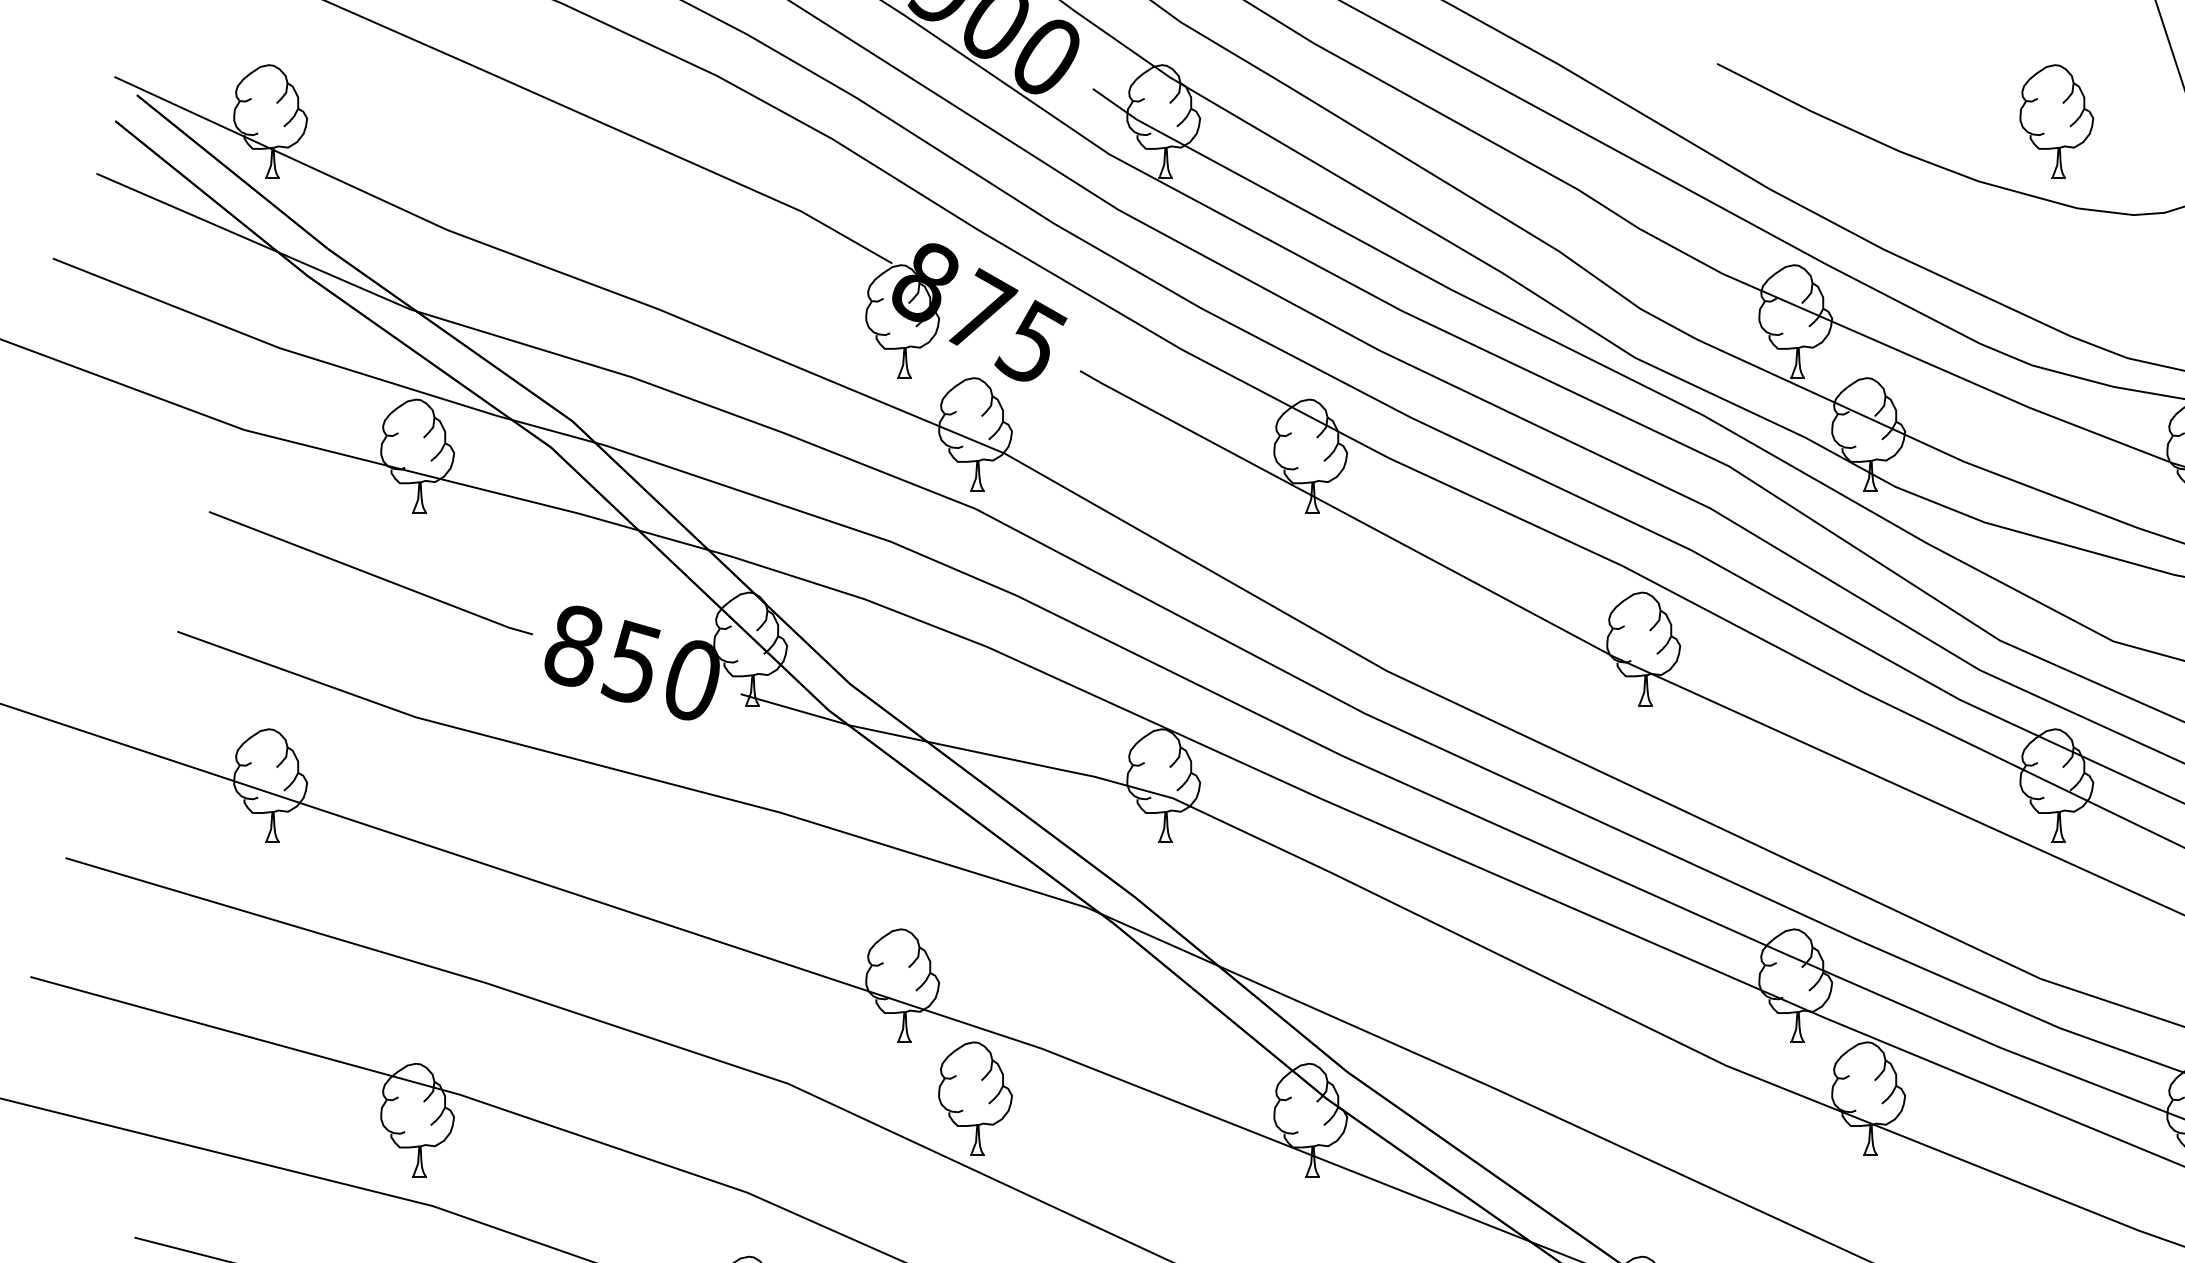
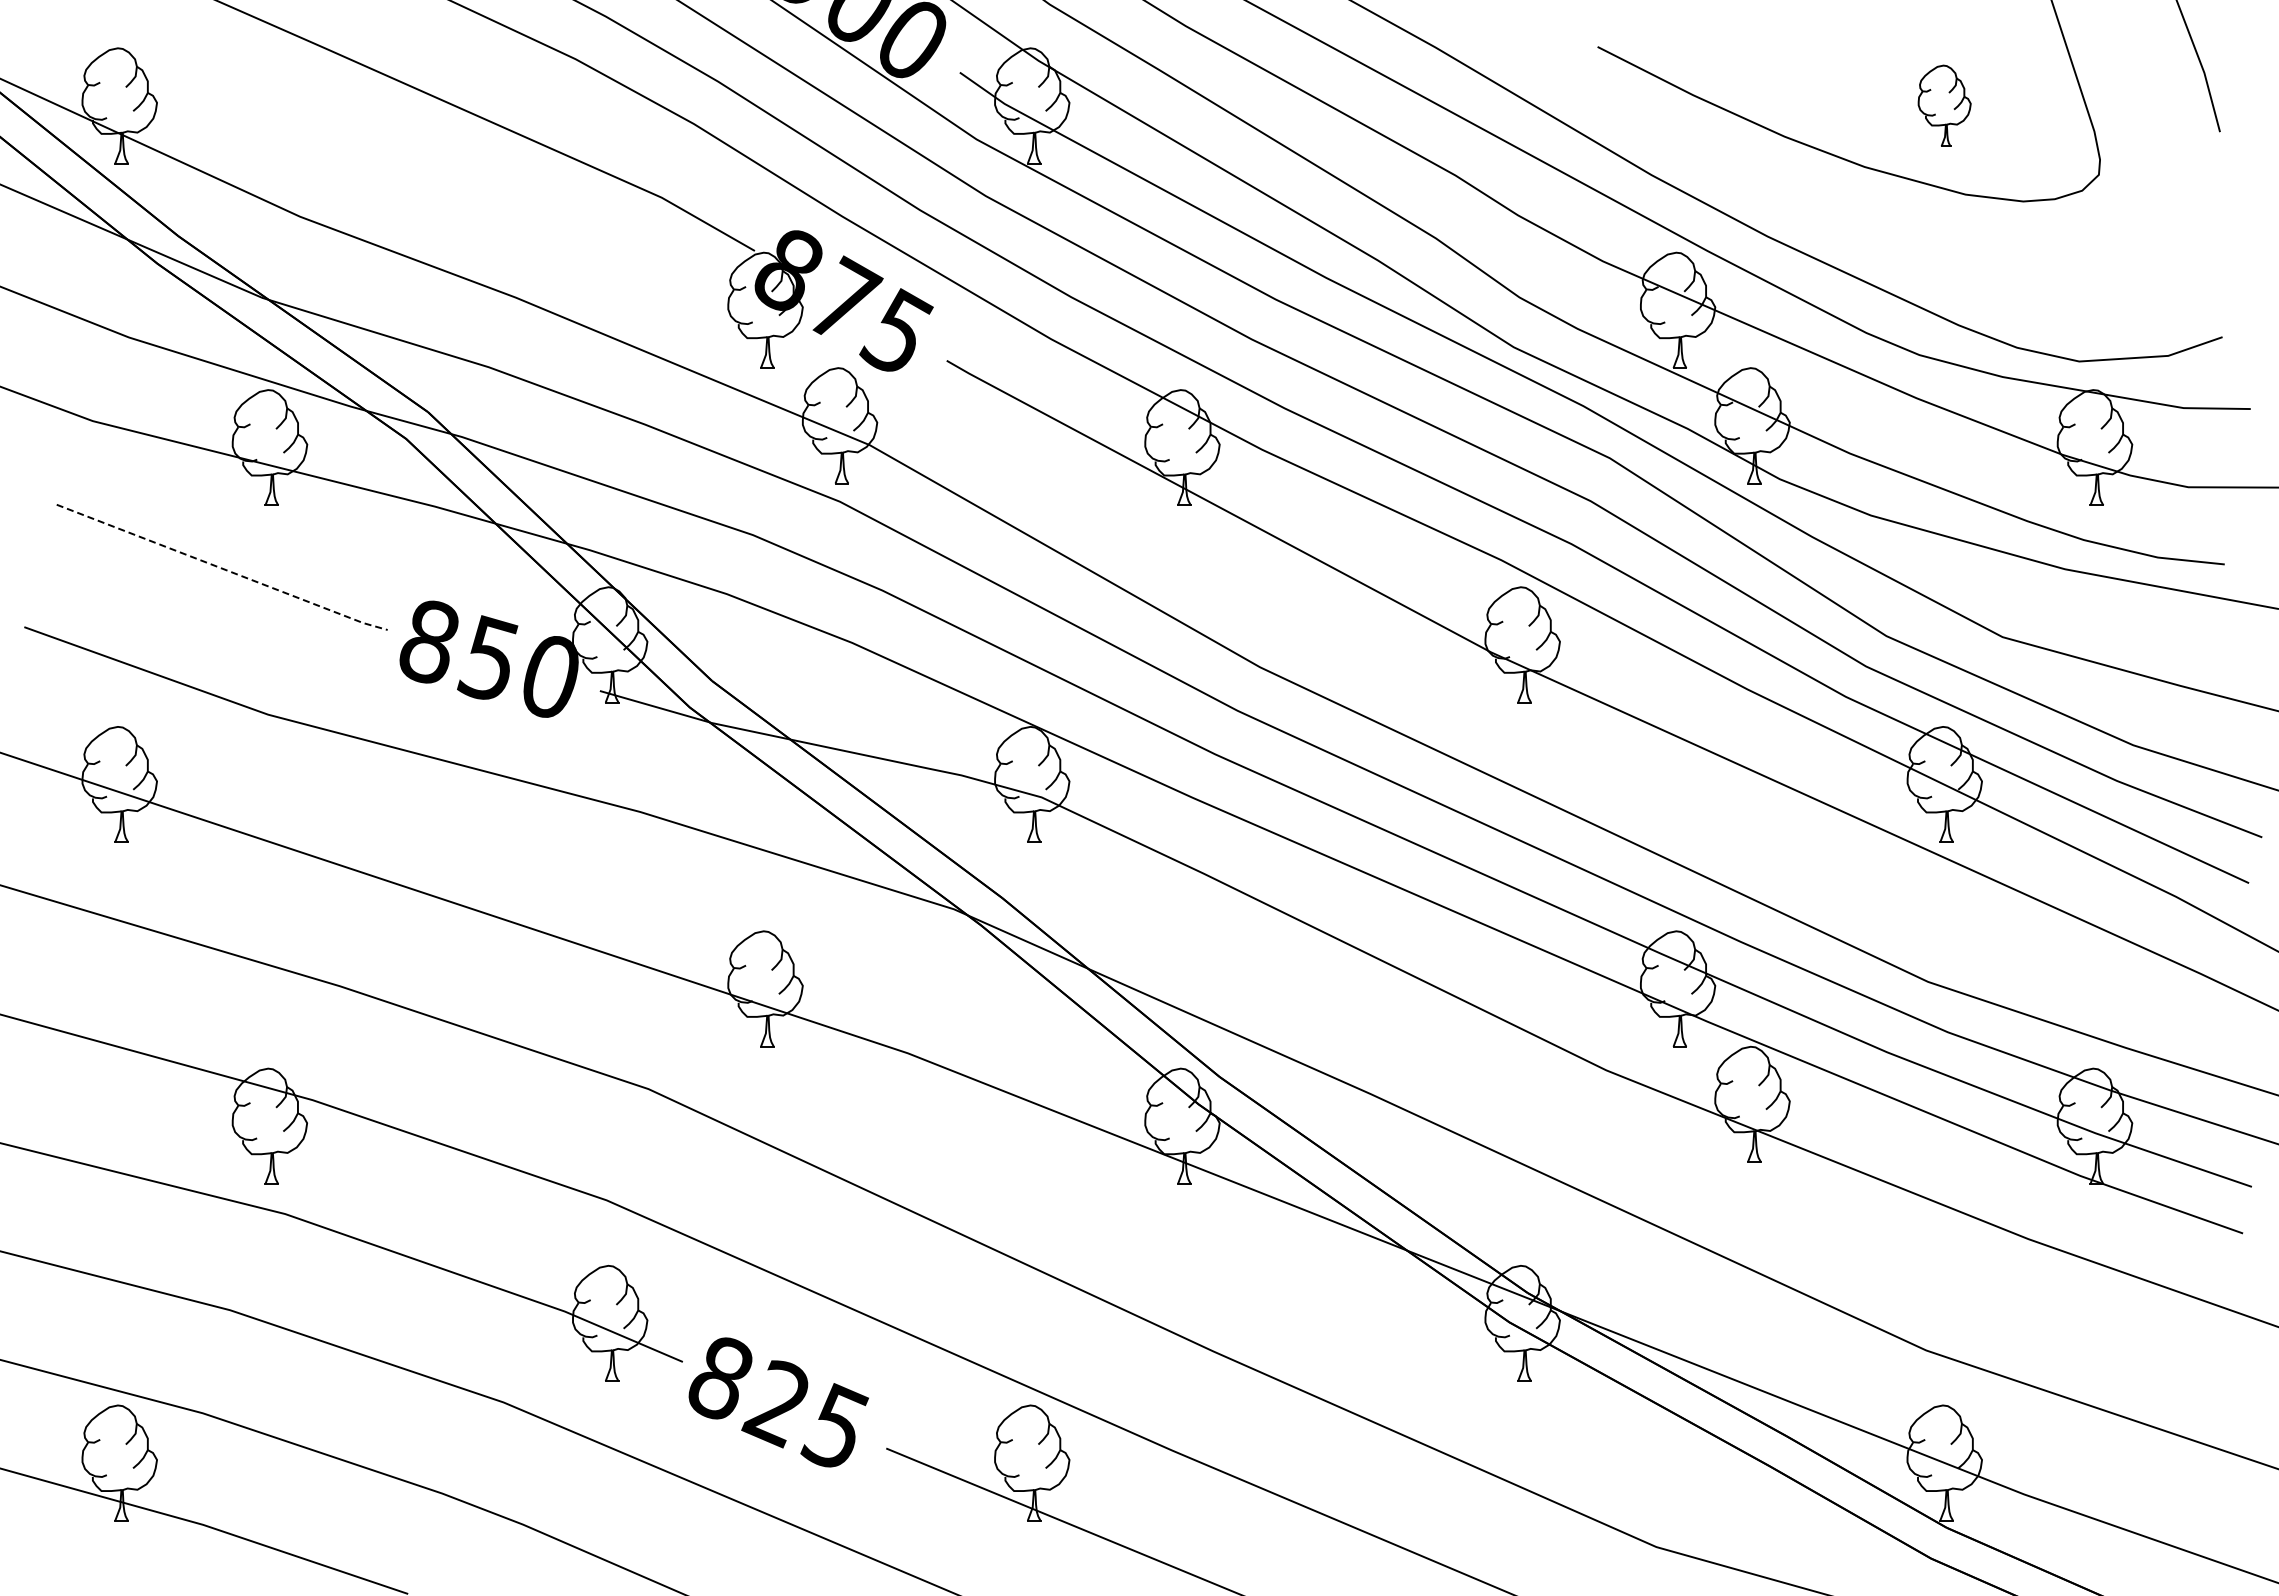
part: (2056, 121) -> (1944, 105), size x0.7
line: (371, 574) -> (222, 568), solid -> dashed
part: (975, 1097) -> (839, 1103), removed

